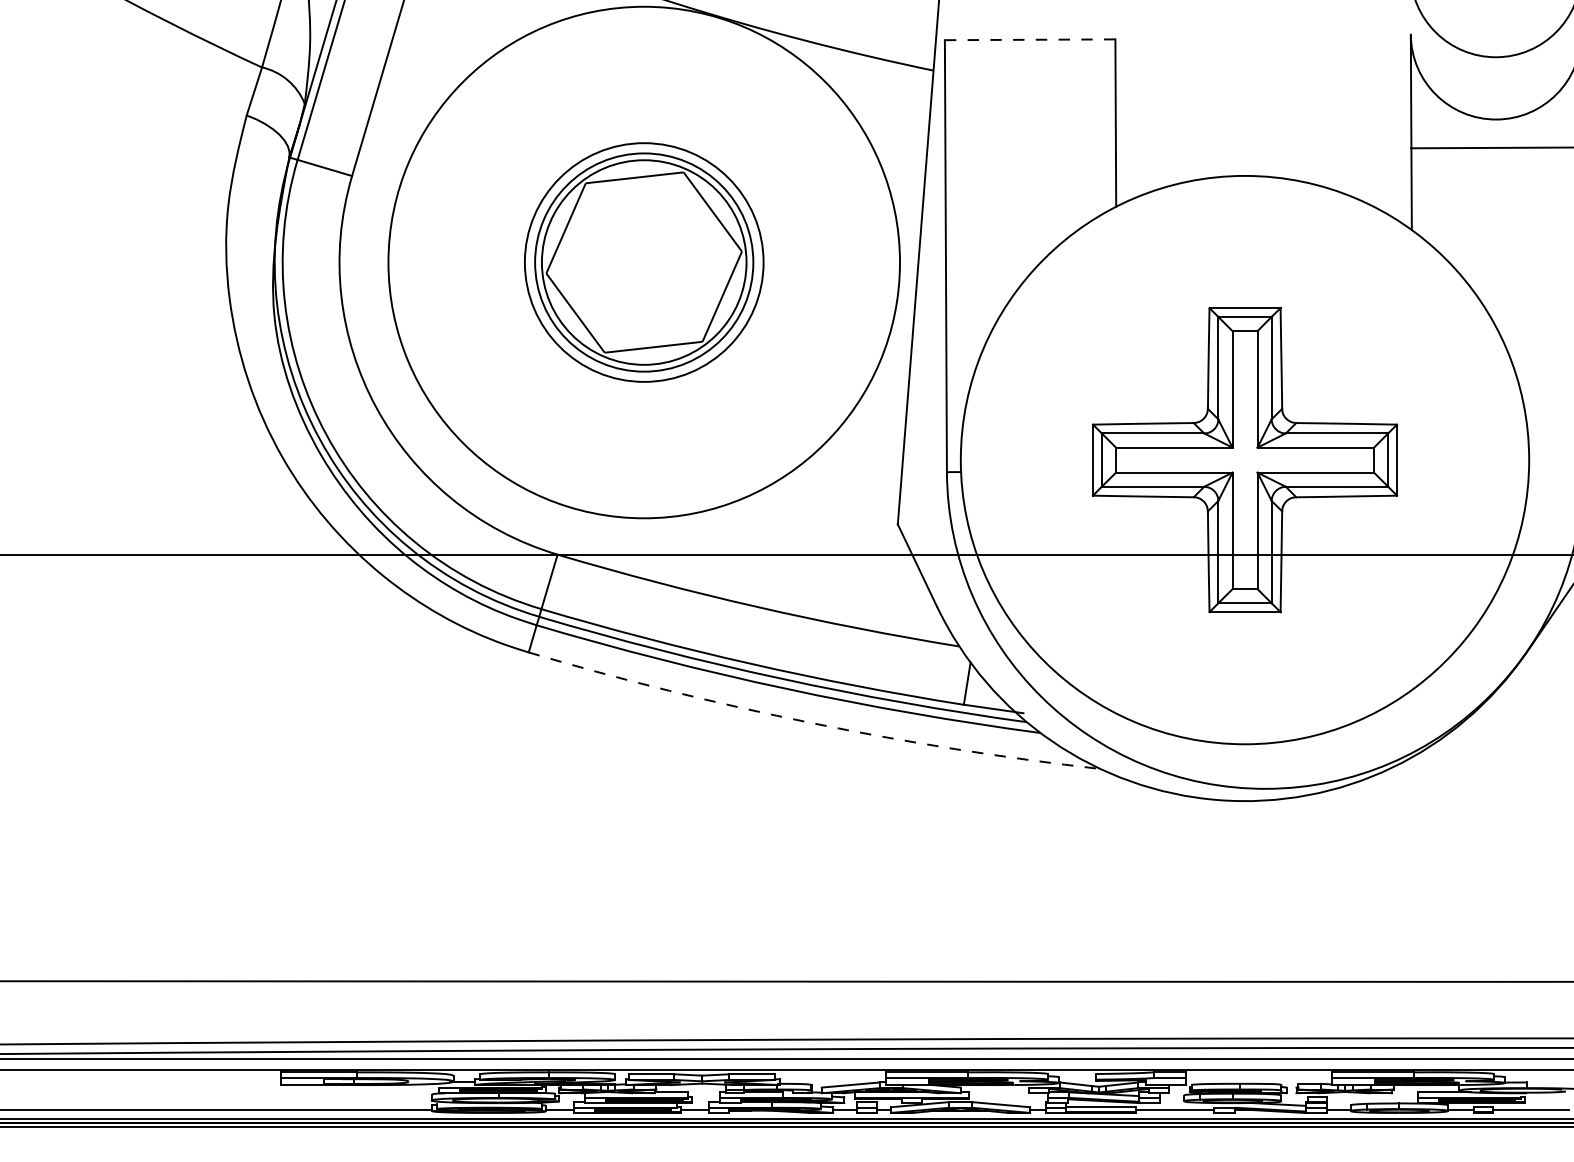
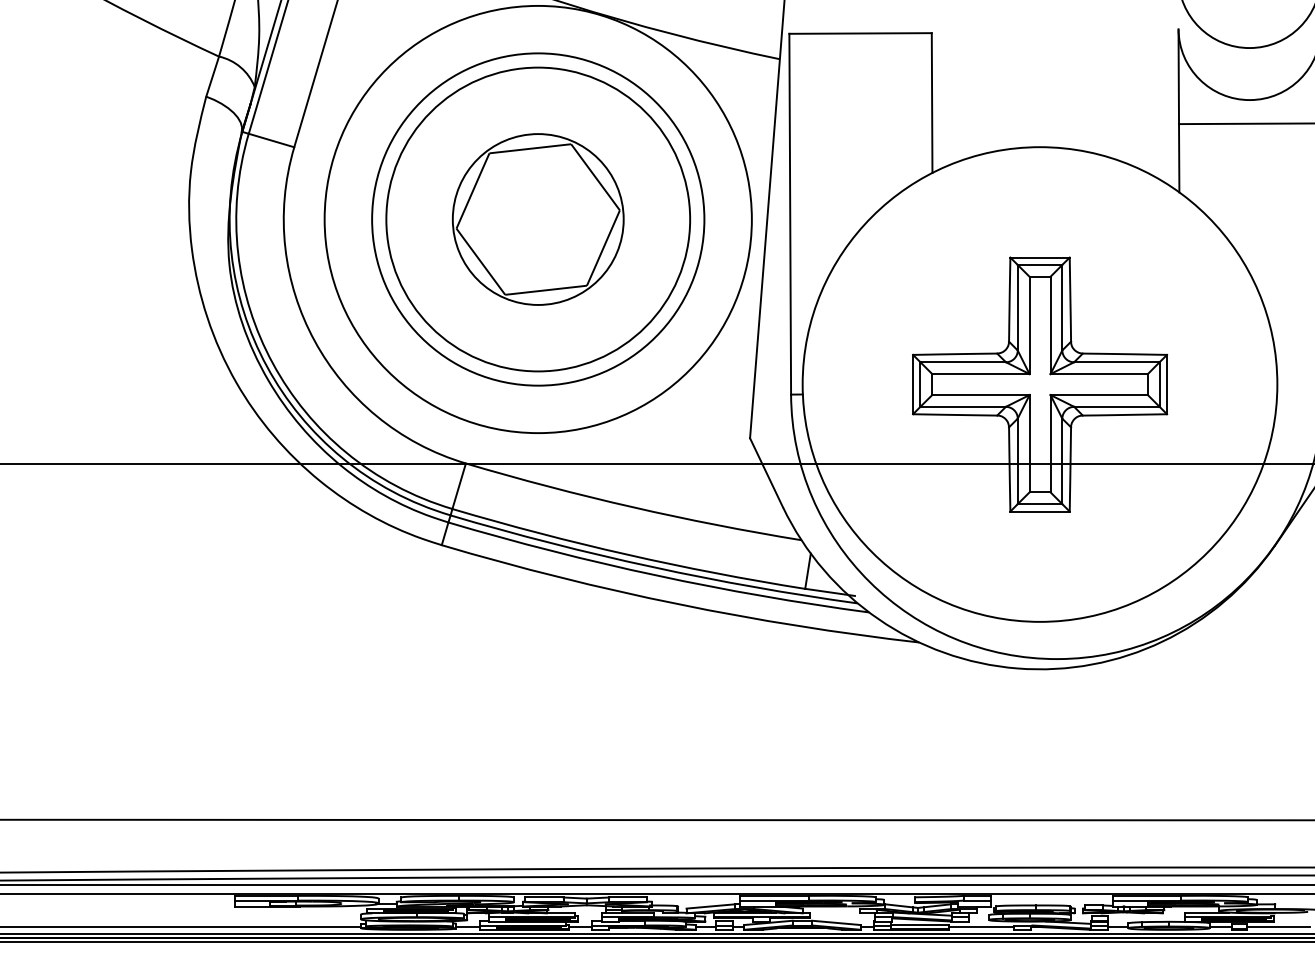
line: (1029, 39) -> (860, 33), dashed -> solid
circle: (644, 262) -> (538, 219), size x1.67
circle: (644, 262) -> (538, 219), size x1.67
arc: (812, 723) -> (678, 604), dashed -> solid

